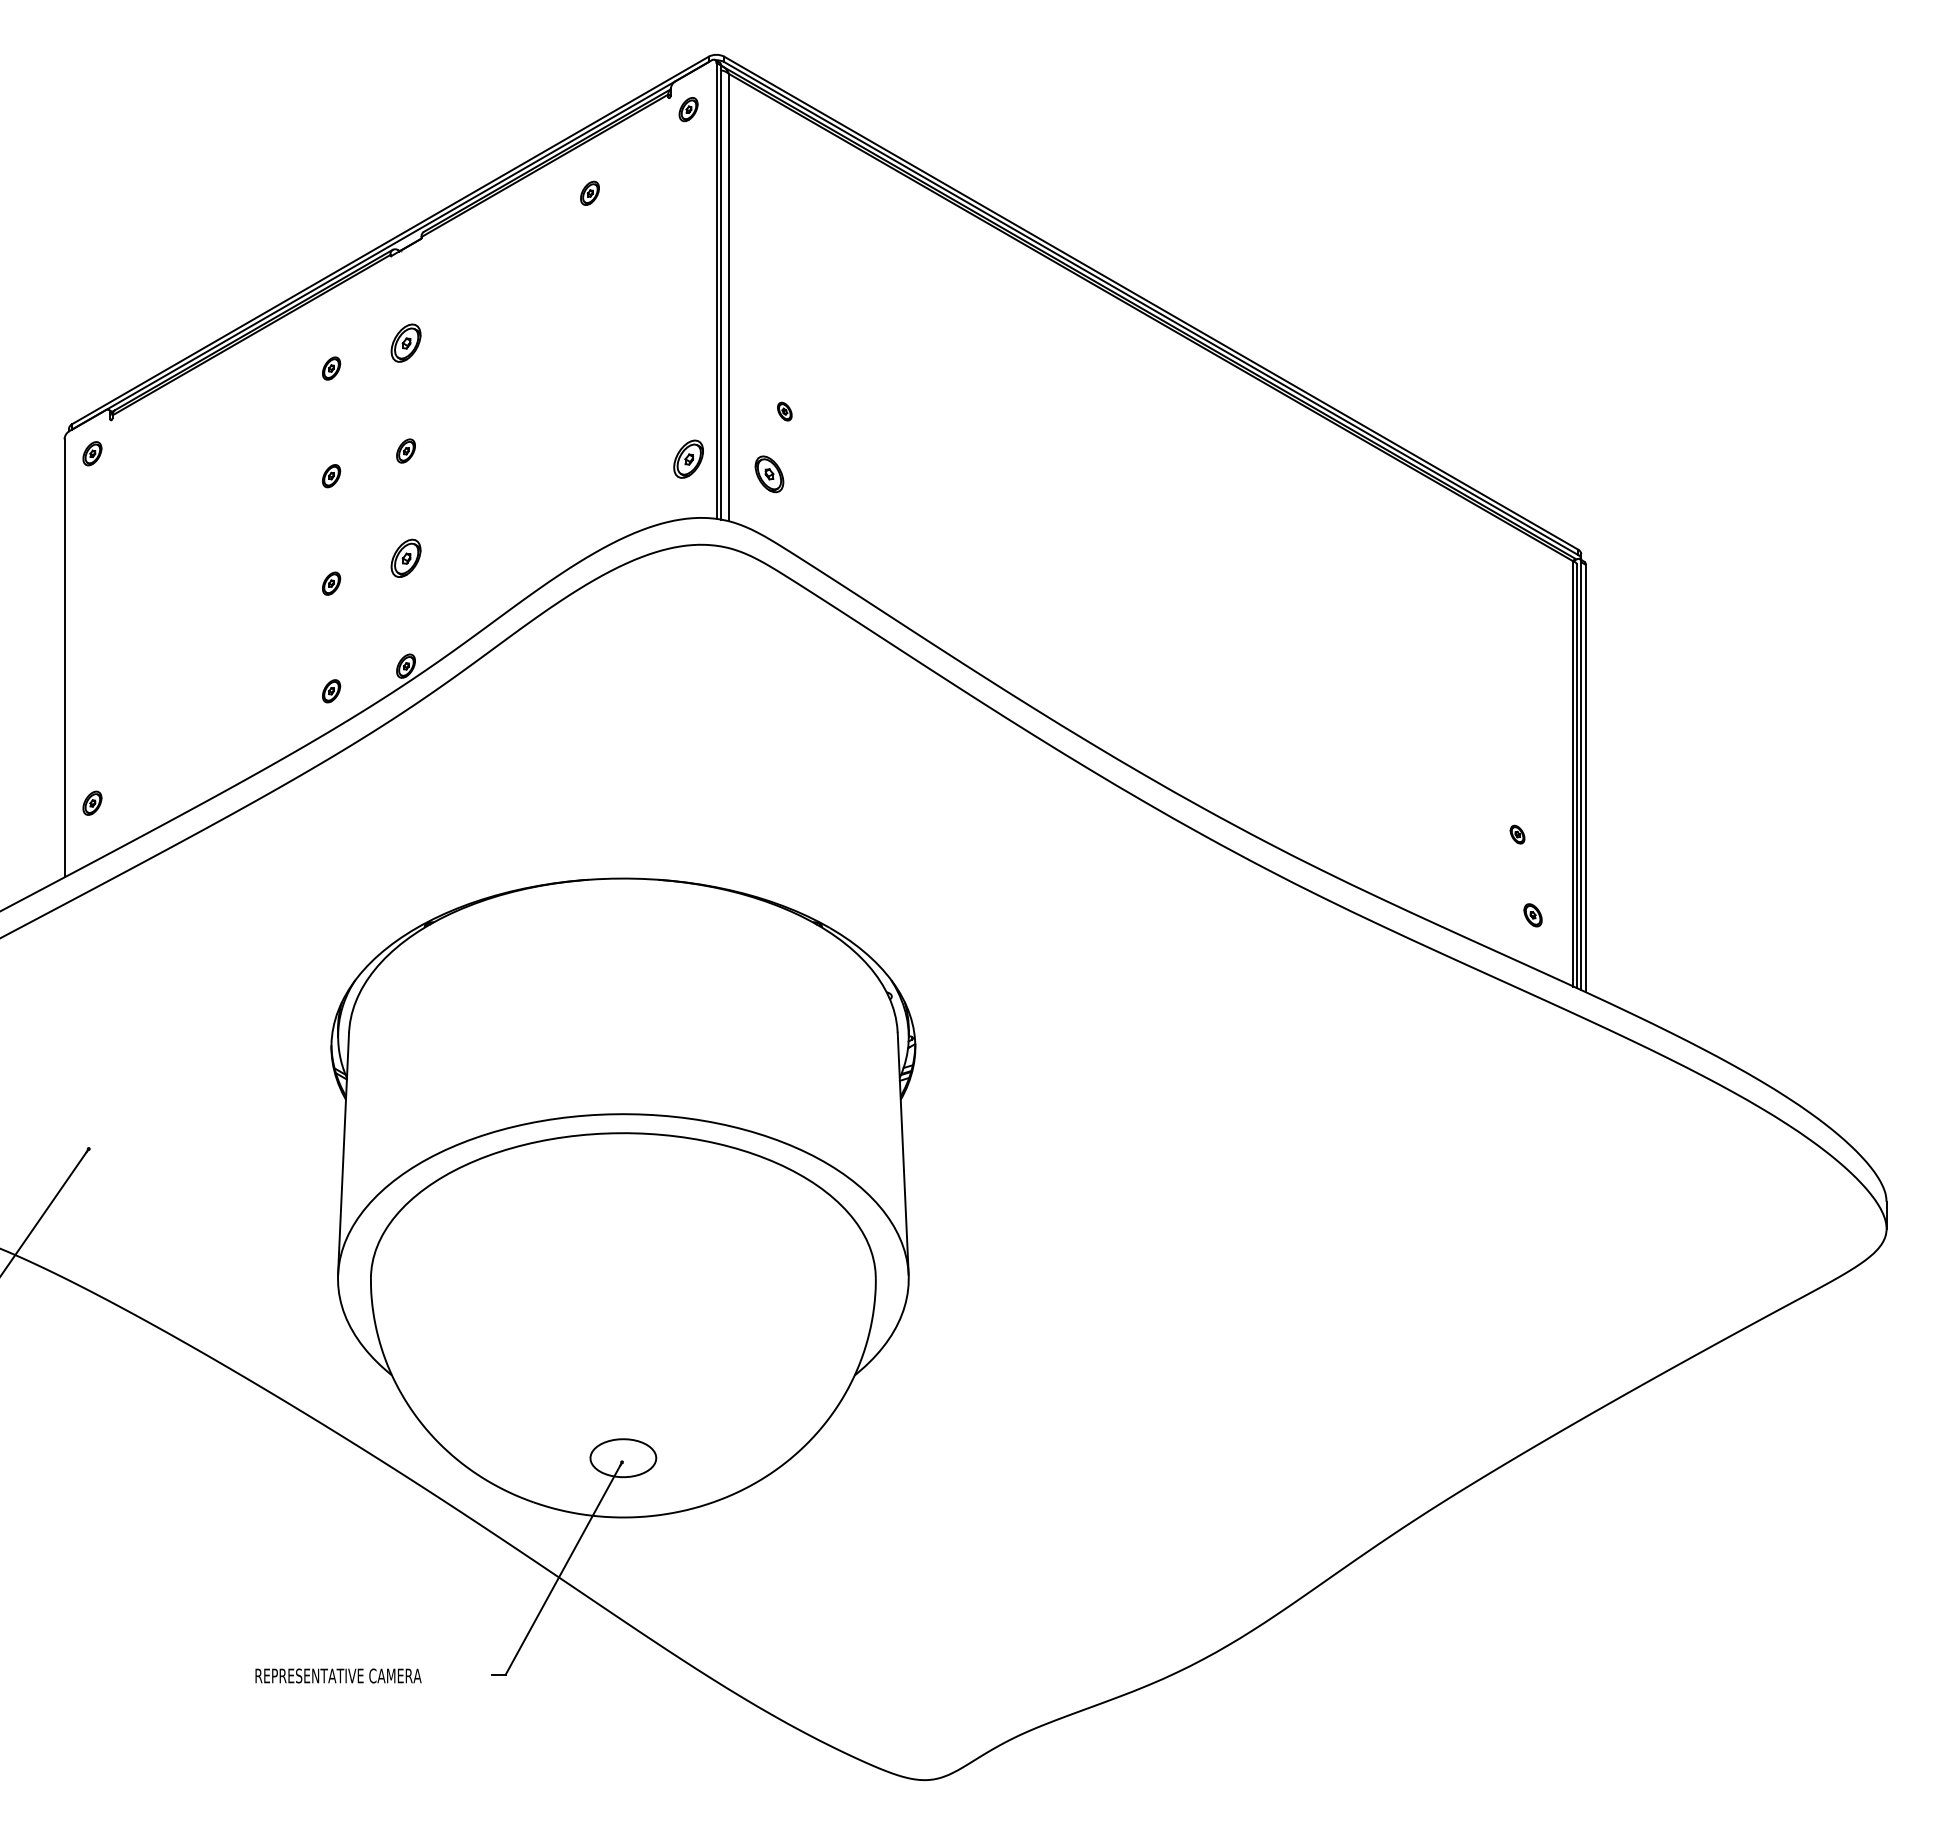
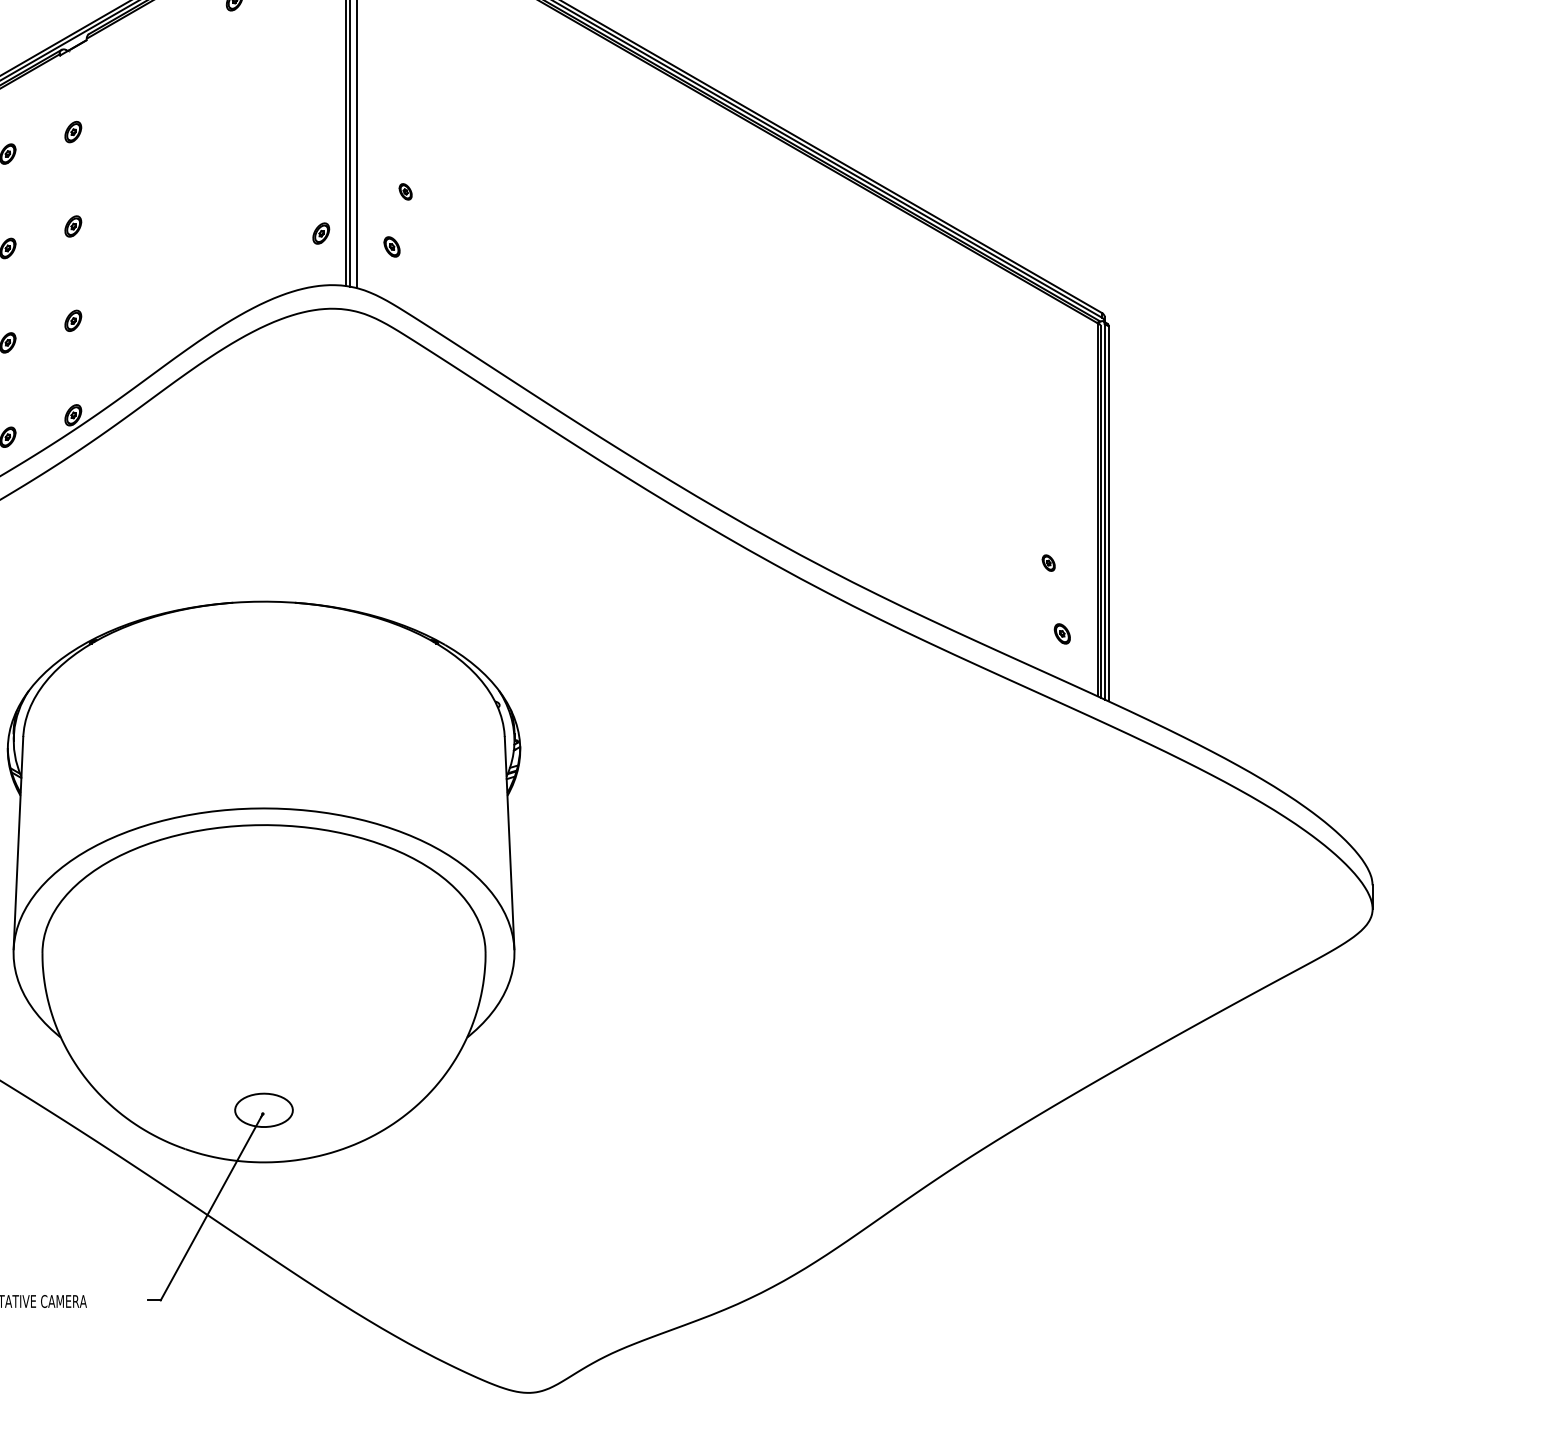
part: (405, 343) -> (72, 132), size x0.62
part: (688, 458) -> (321, 233), size x0.62
part: (768, 474) -> (391, 247), size x0.62
part: (405, 558) -> (72, 320), size x0.62

